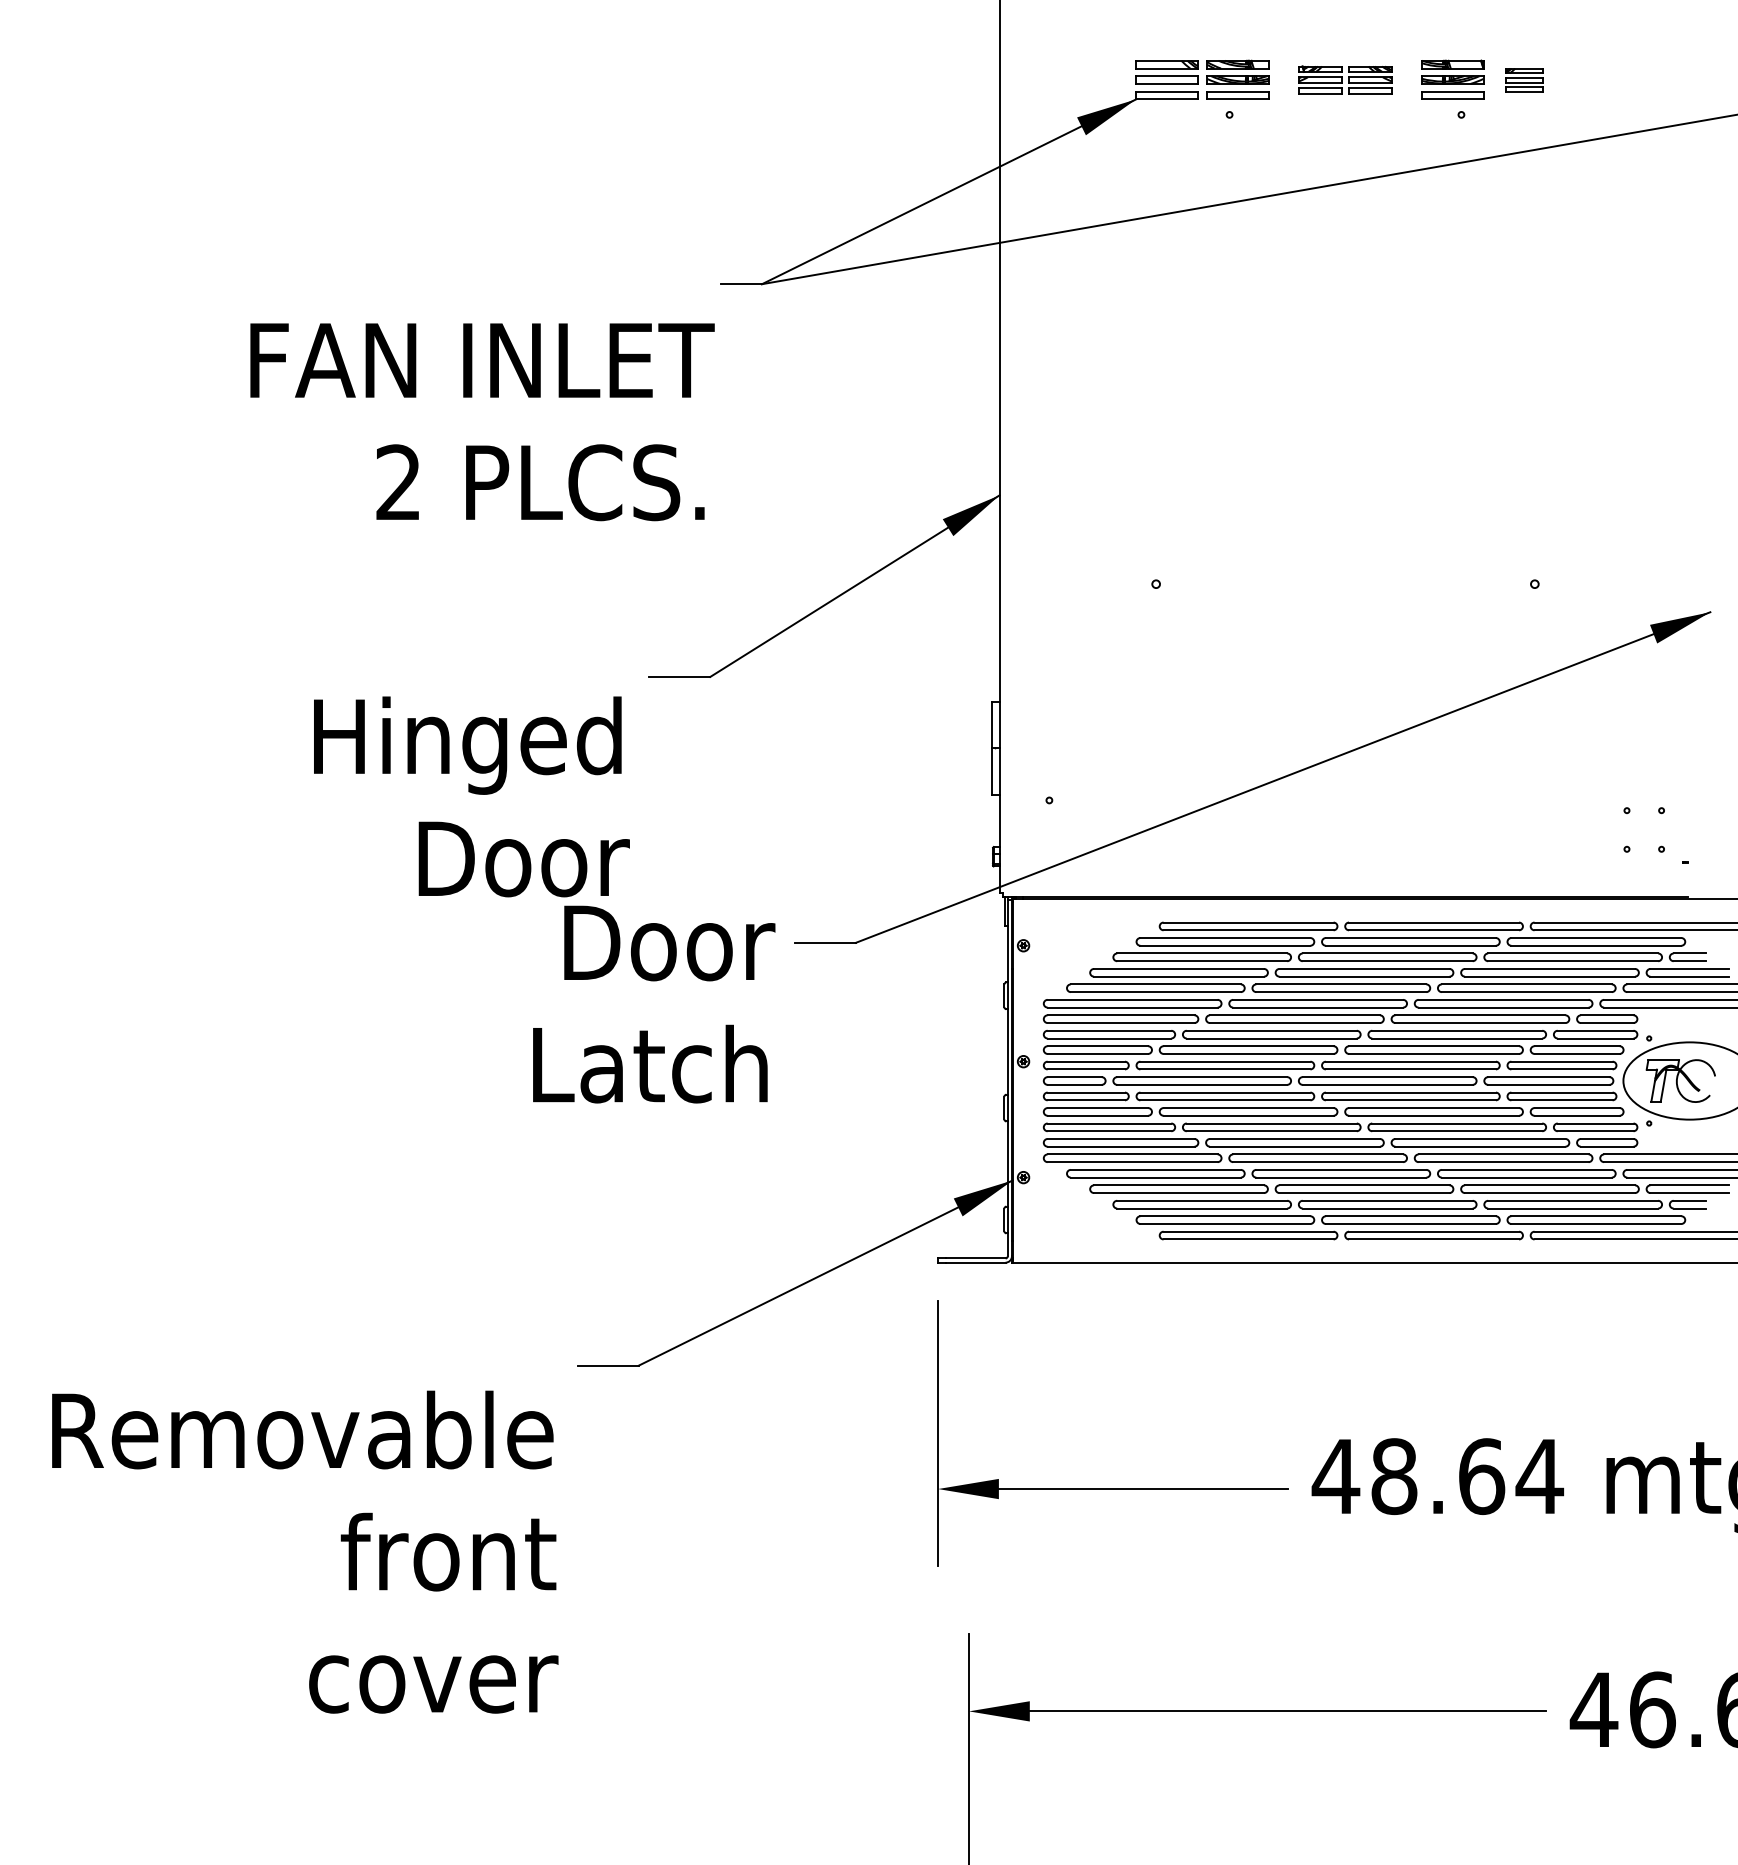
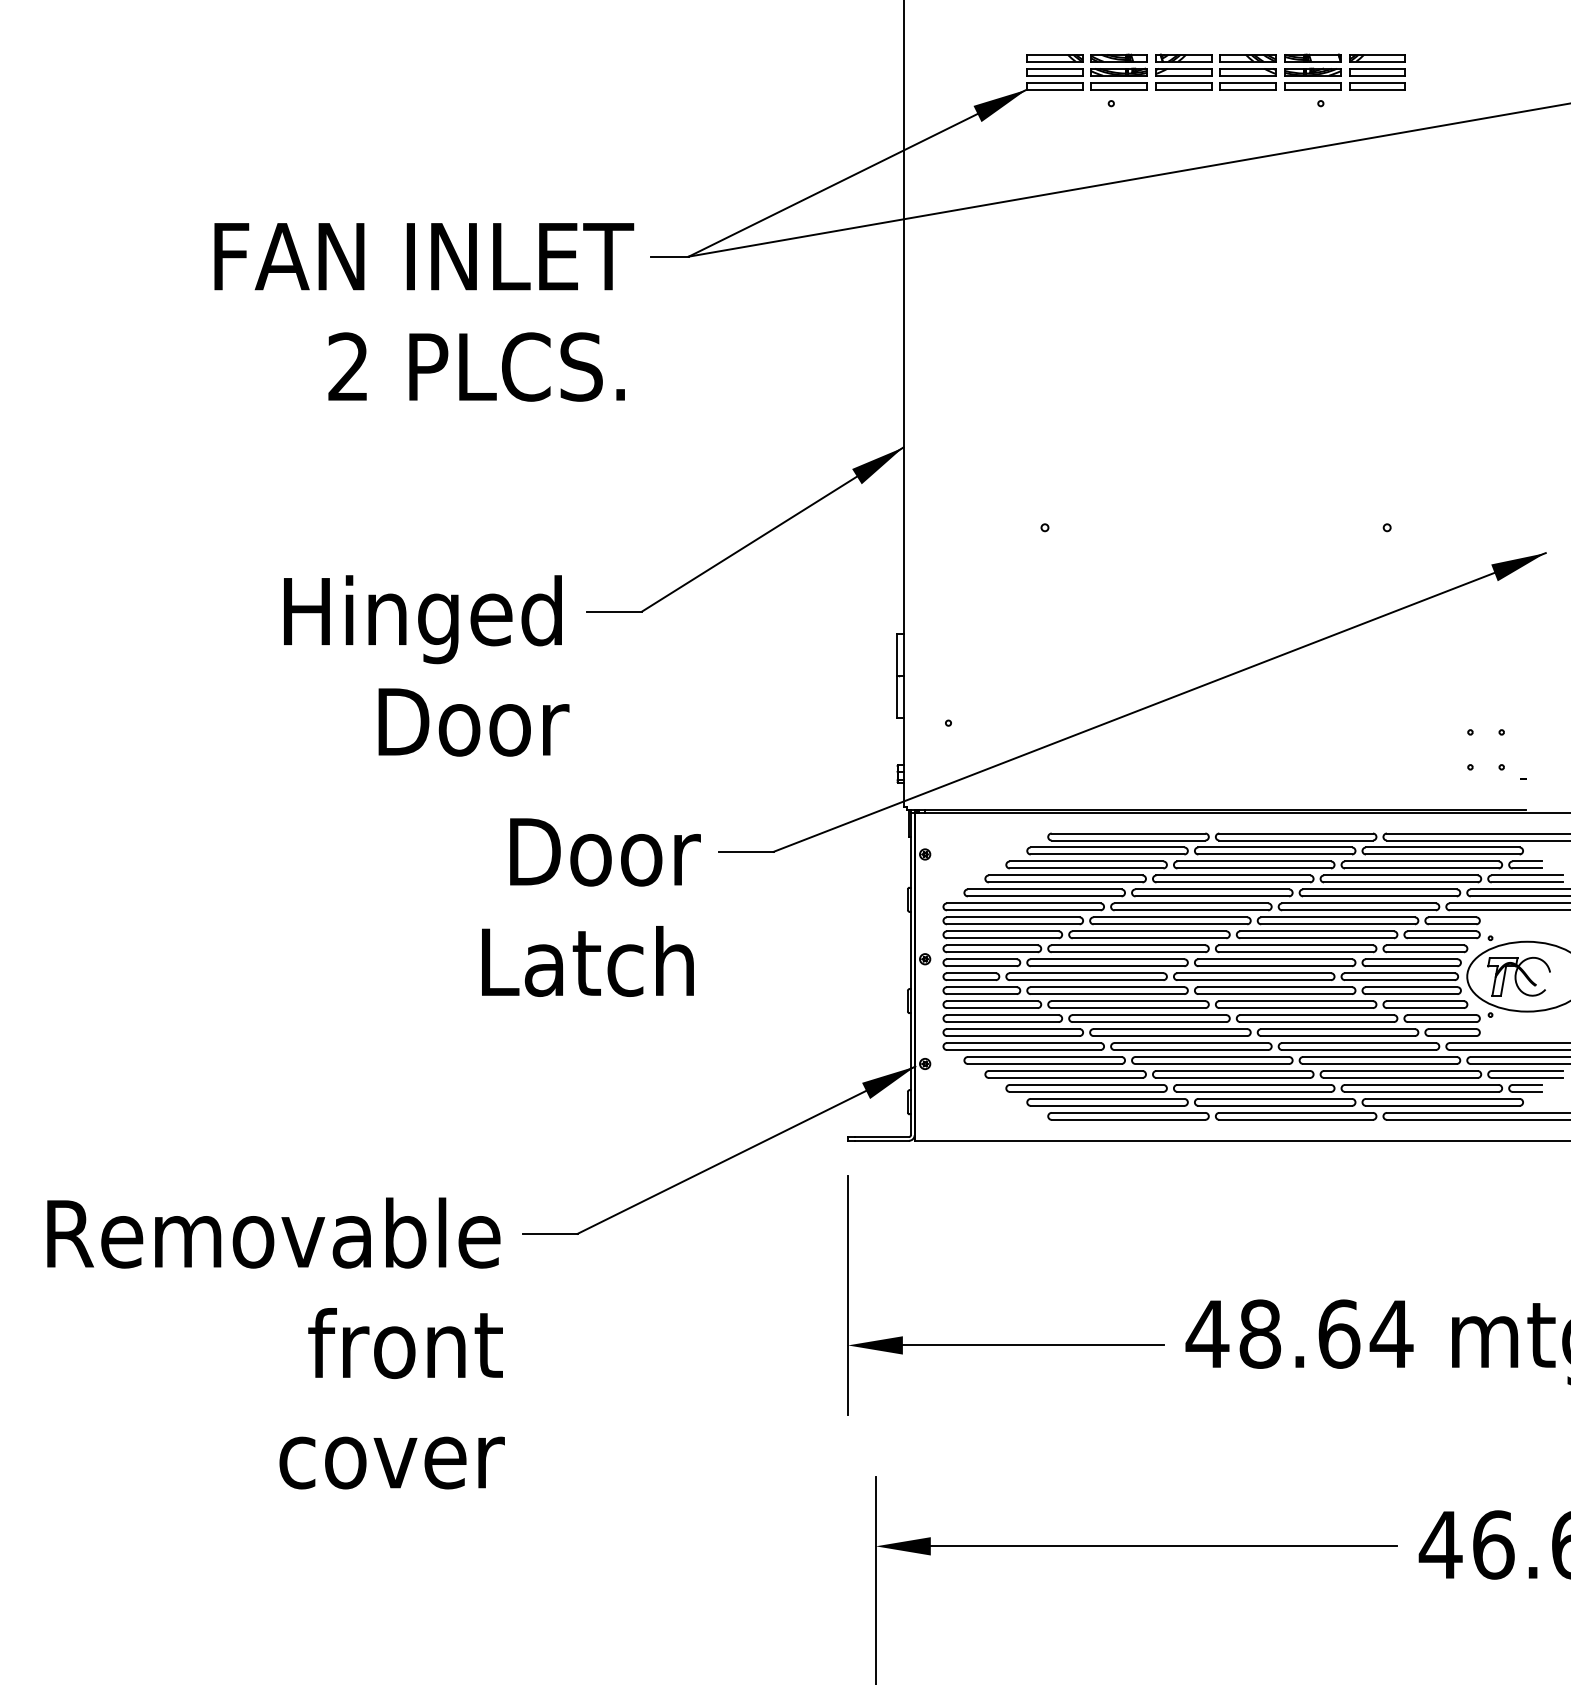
part: (1344, 79) -> (1215, 71), size x1.43
part: (1524, 80) -> (1377, 72), size x1.67
text: (482, 422) -> (424, 312), moved
text: (471, 796) -> (426, 665), moved
text: (304, 1552) -> (275, 1343), moved

